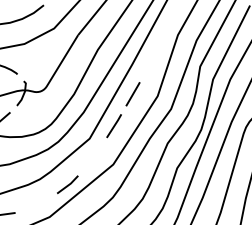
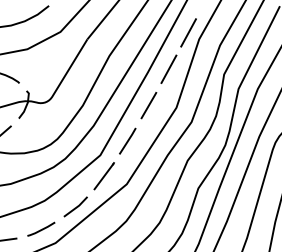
line: (168, 29) -> (188, 33), added
line: (150, 61) -> (168, 68), added
line: (92, 156) -> (103, 175), added
line: (36, 204) -> (40, 229), added

